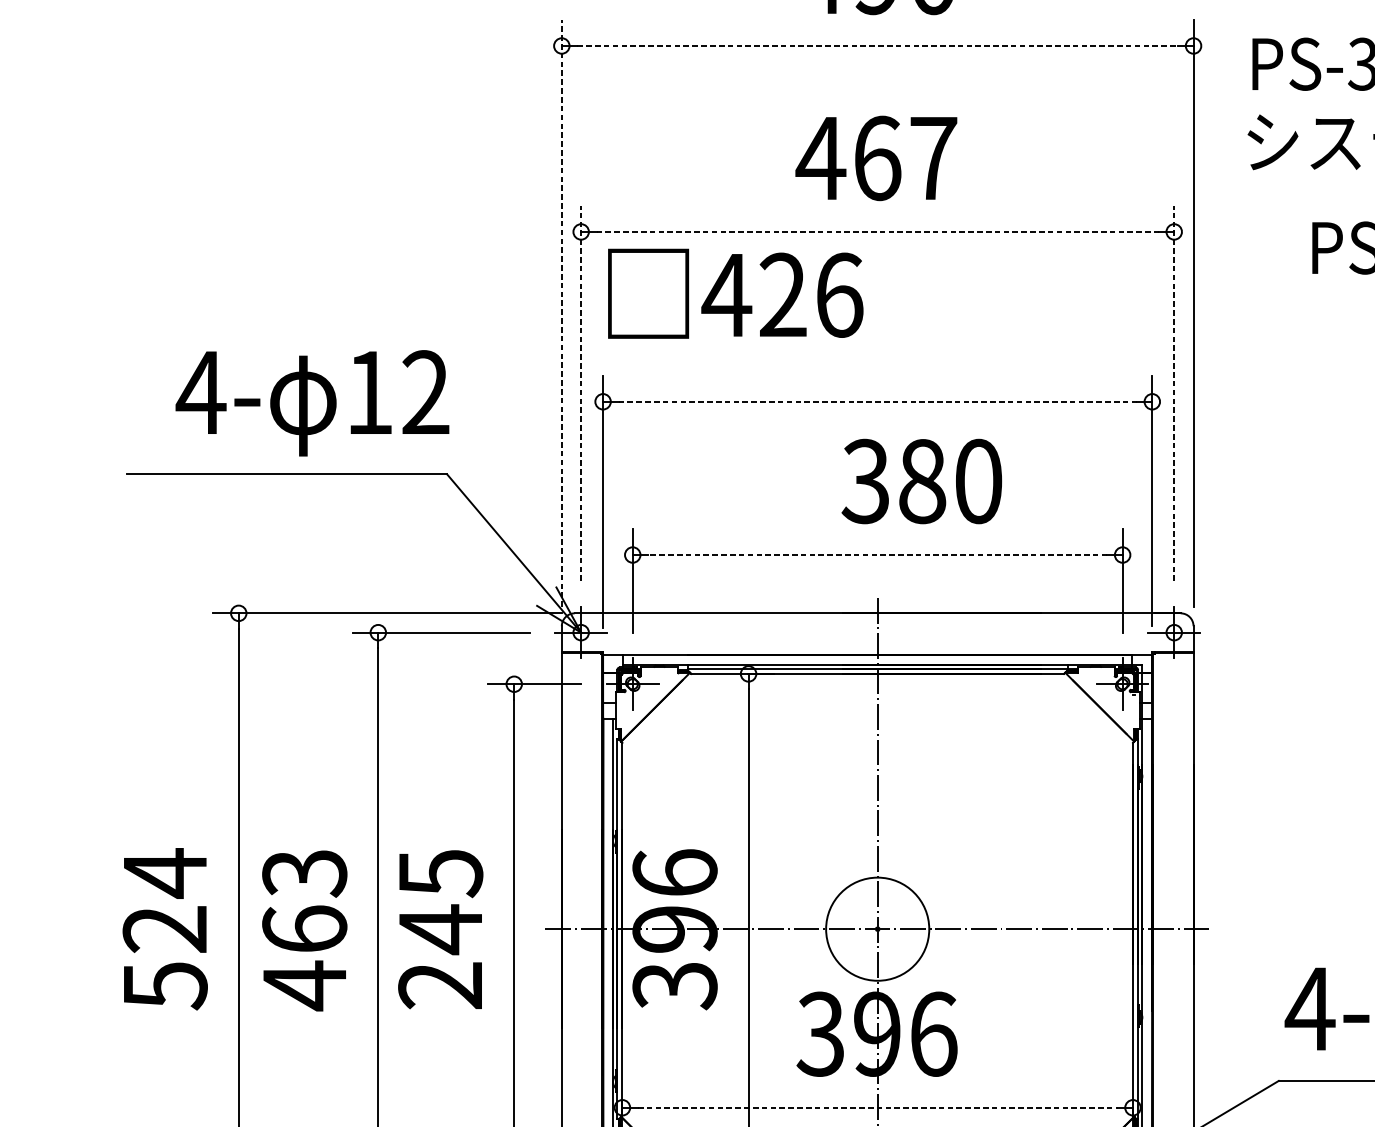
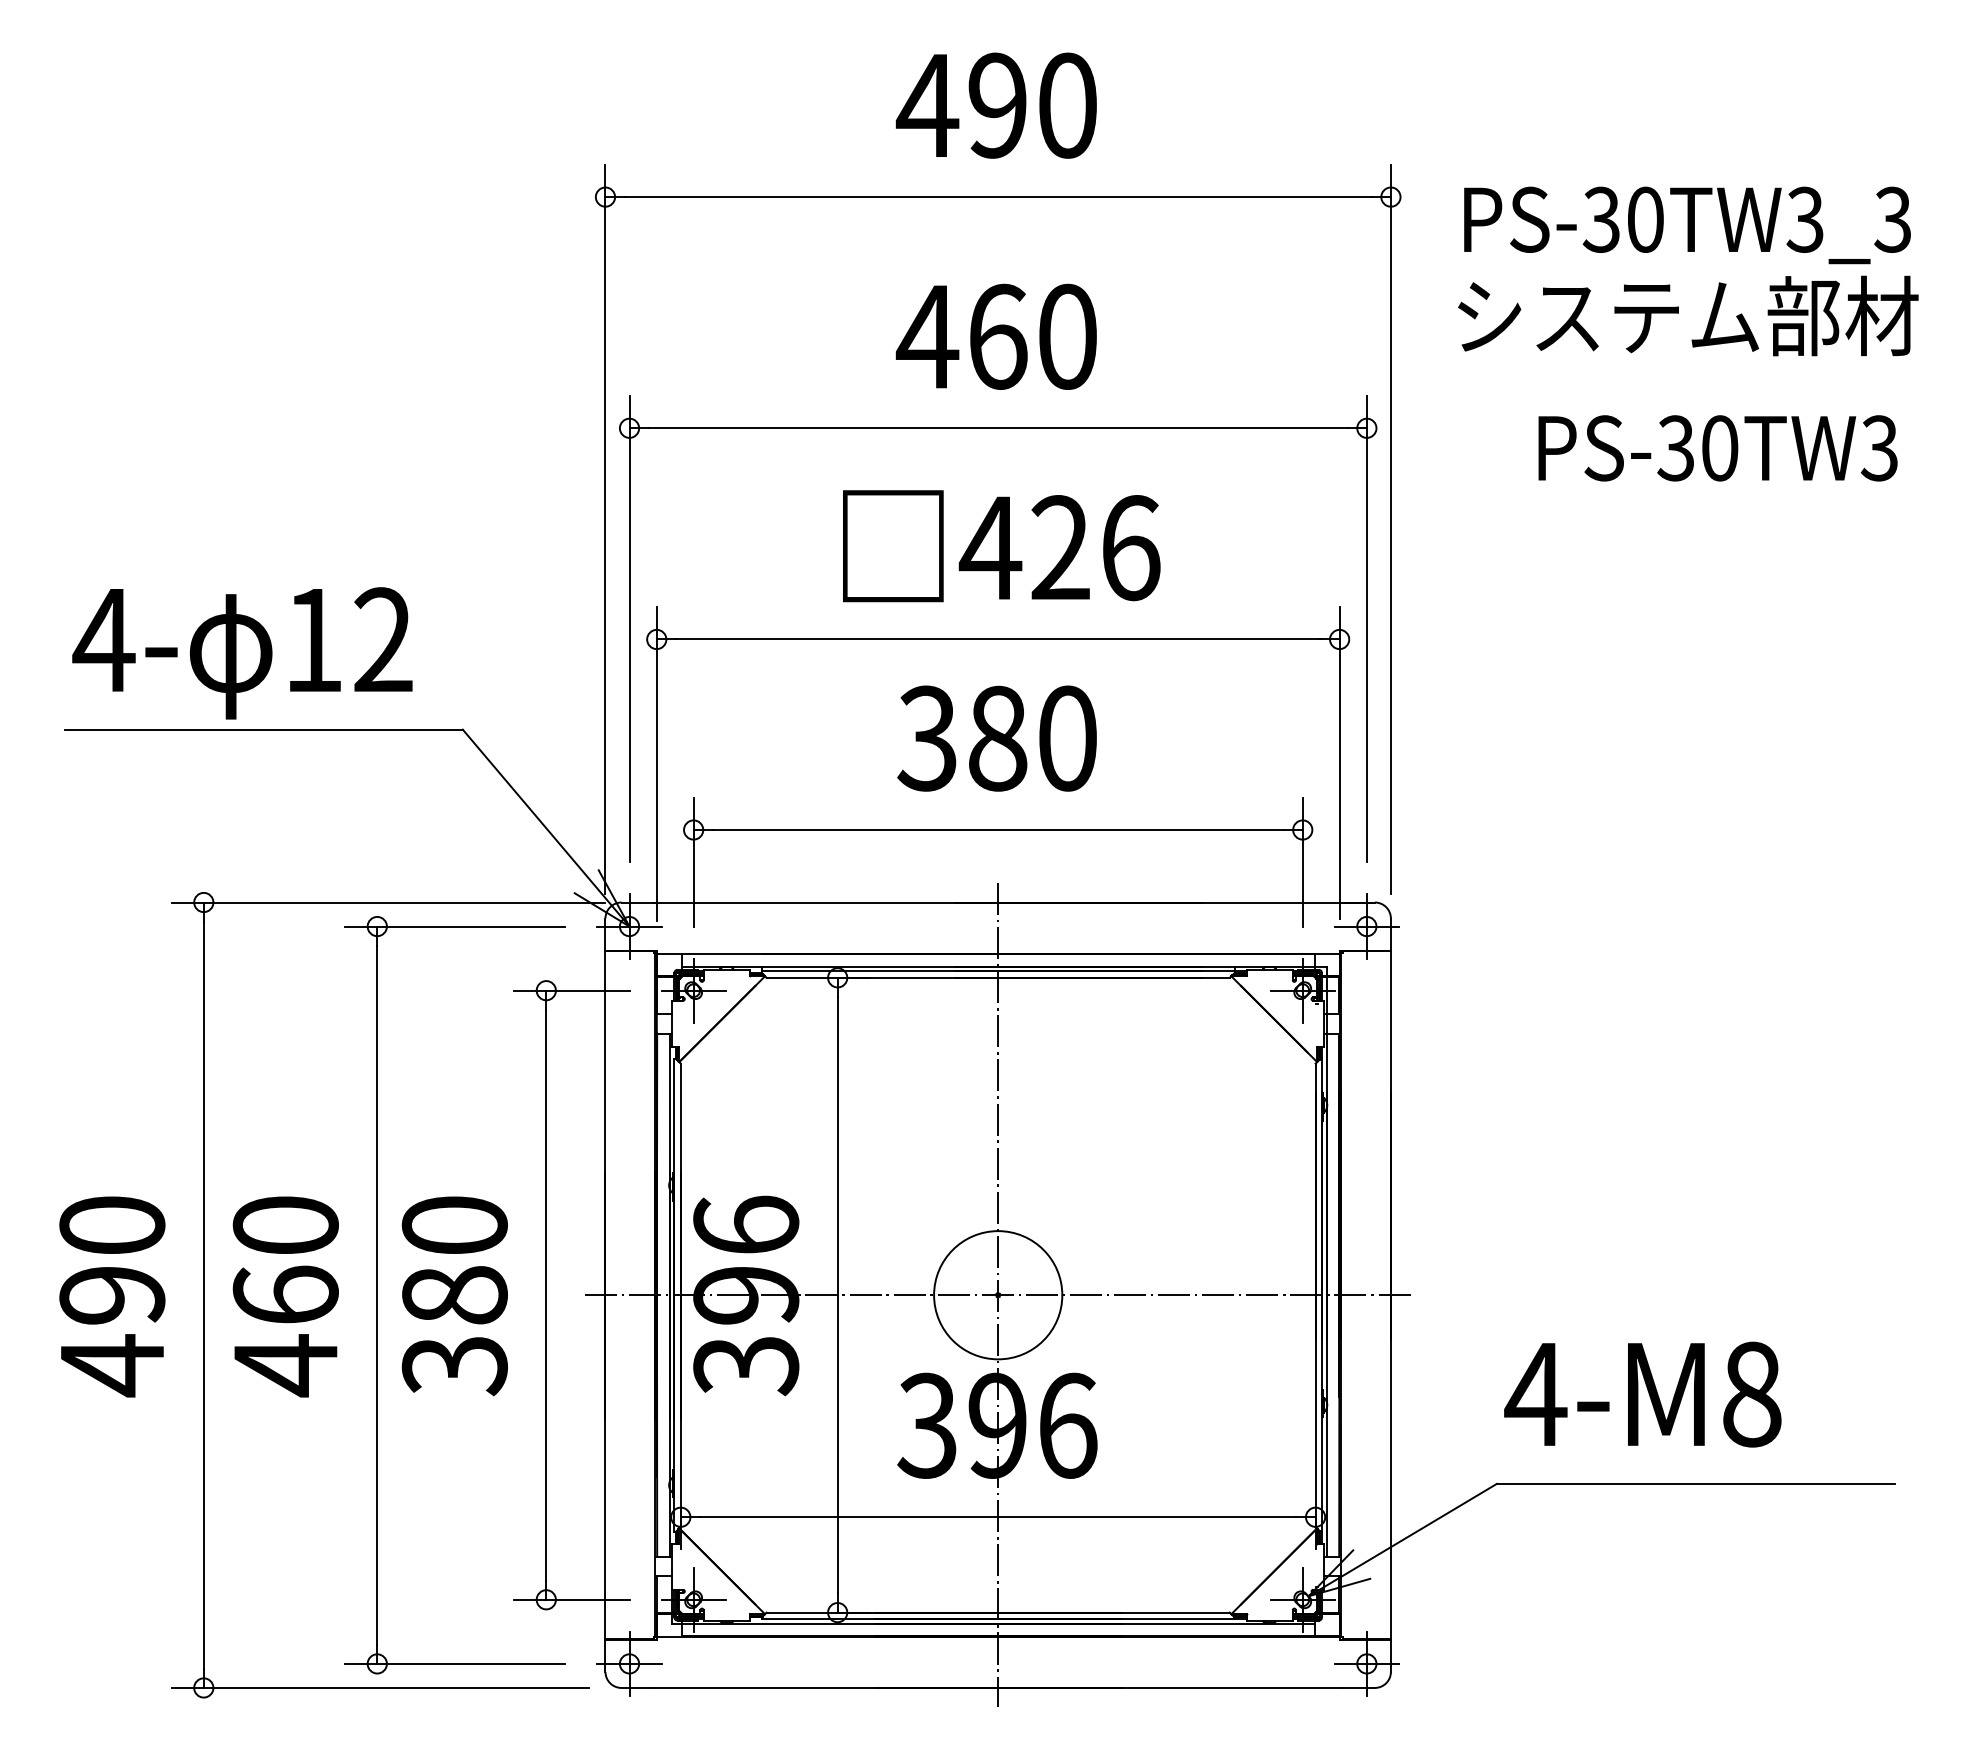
line: (877, 46) -> (998, 197), dashed -> solid
text: (934, 158) -> (1068, 336), 467 -> 460
line: (877, 232) -> (998, 428), dashed -> solid
text: (735, 294) -> (1001, 546), moved
line: (561, 313) -> (605, 529), dashed -> solid
line: (581, 392) -> (629, 628), dashed -> solid
line: (1173, 392) -> (1366, 628), dashed -> solid
line: (877, 401) -> (998, 639), dashed -> solid
text: (312, 403) -> (242, 653), moved
text: (921, 481) -> (996, 738), moved
line: (877, 555) -> (997, 830), dashed -> solid
text: (304, 873) -> (285, 1226), 463 -> 460
text: (165, 929) -> (112, 1295), 524 -> 490
text: (440, 930) -> (454, 1296), 245 -> 380
line: (877, 1107) -> (998, 1517), dashed -> solid

